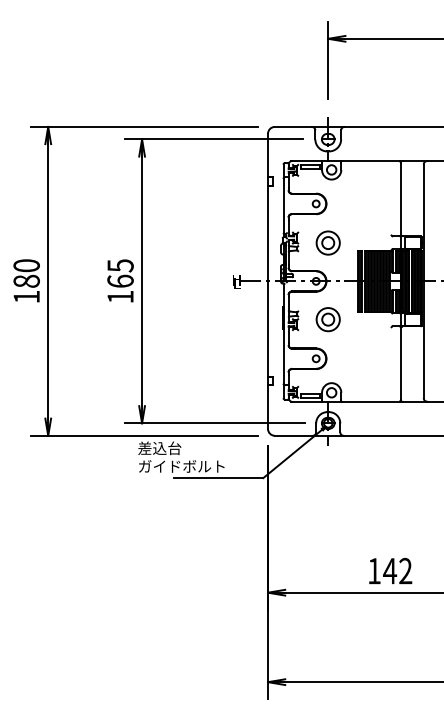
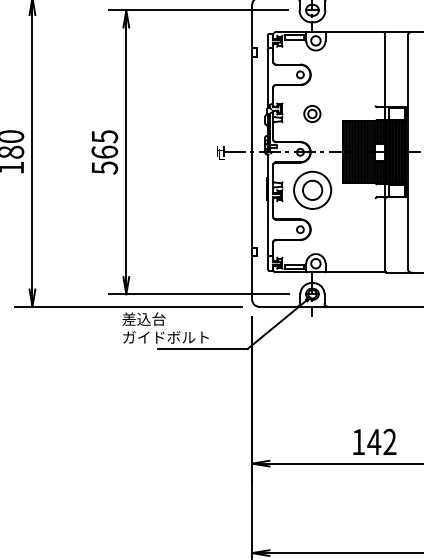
part: (327, 242) -> (311, 113), size x0.7
text: (120, 296) -> (104, 167), 165 -> 565
part: (327, 319) -> (311, 190), size x1.6

